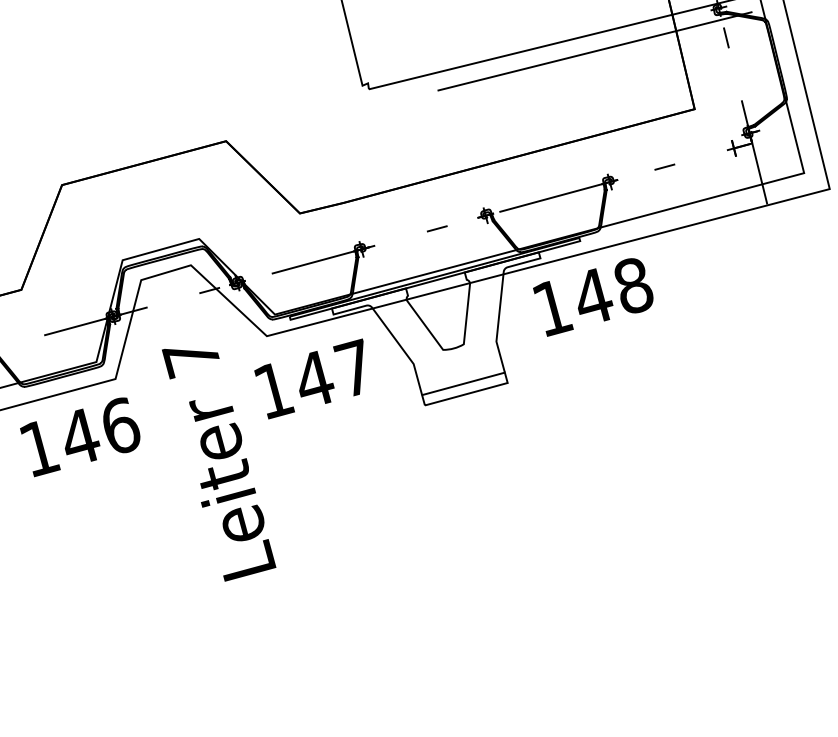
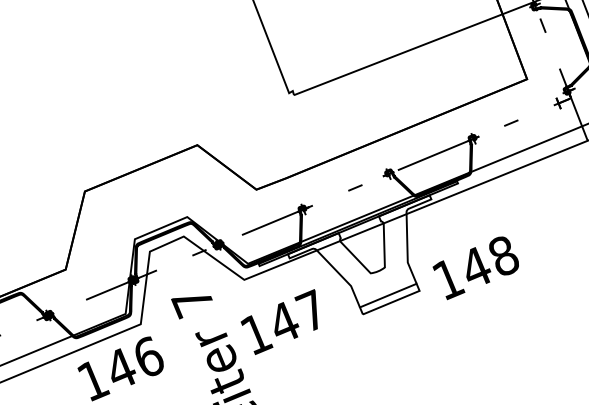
line: (594, 51) -> (450, 47), removed
text: (593, 297) -> (476, 267), moved
text: (308, 378) -> (279, 322), moved

